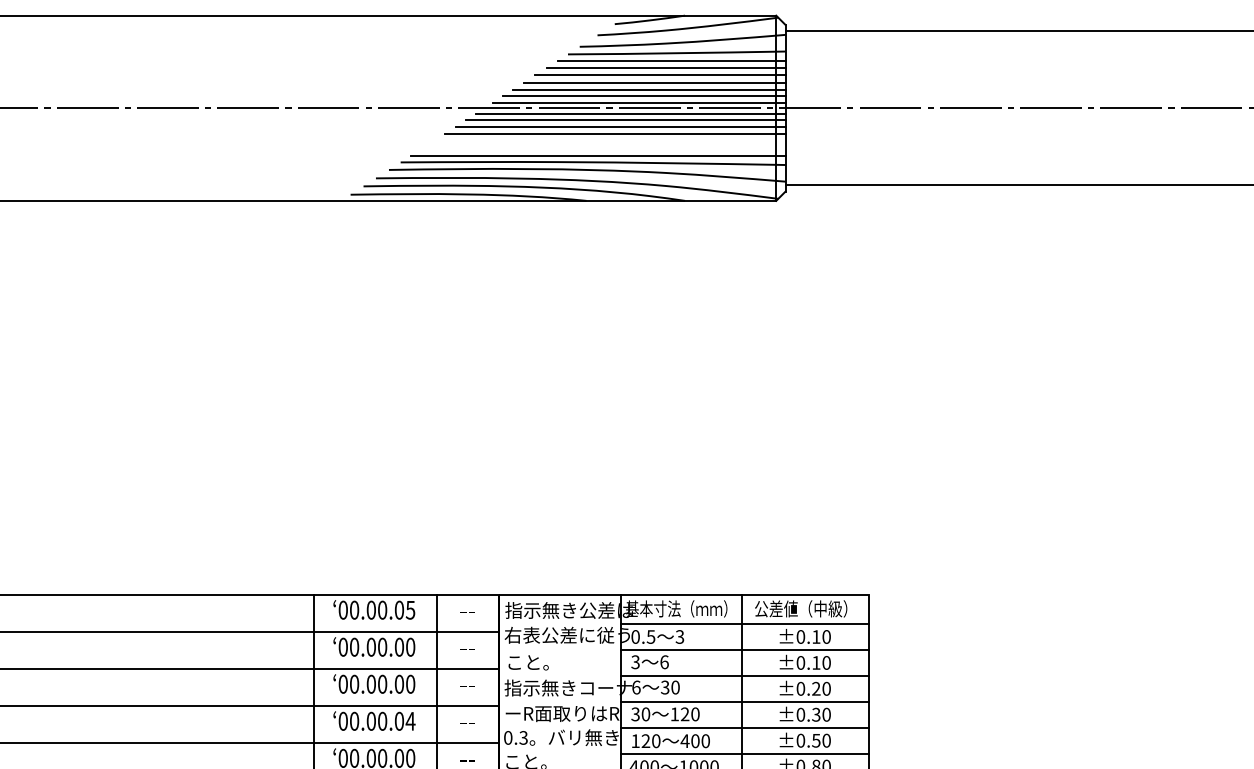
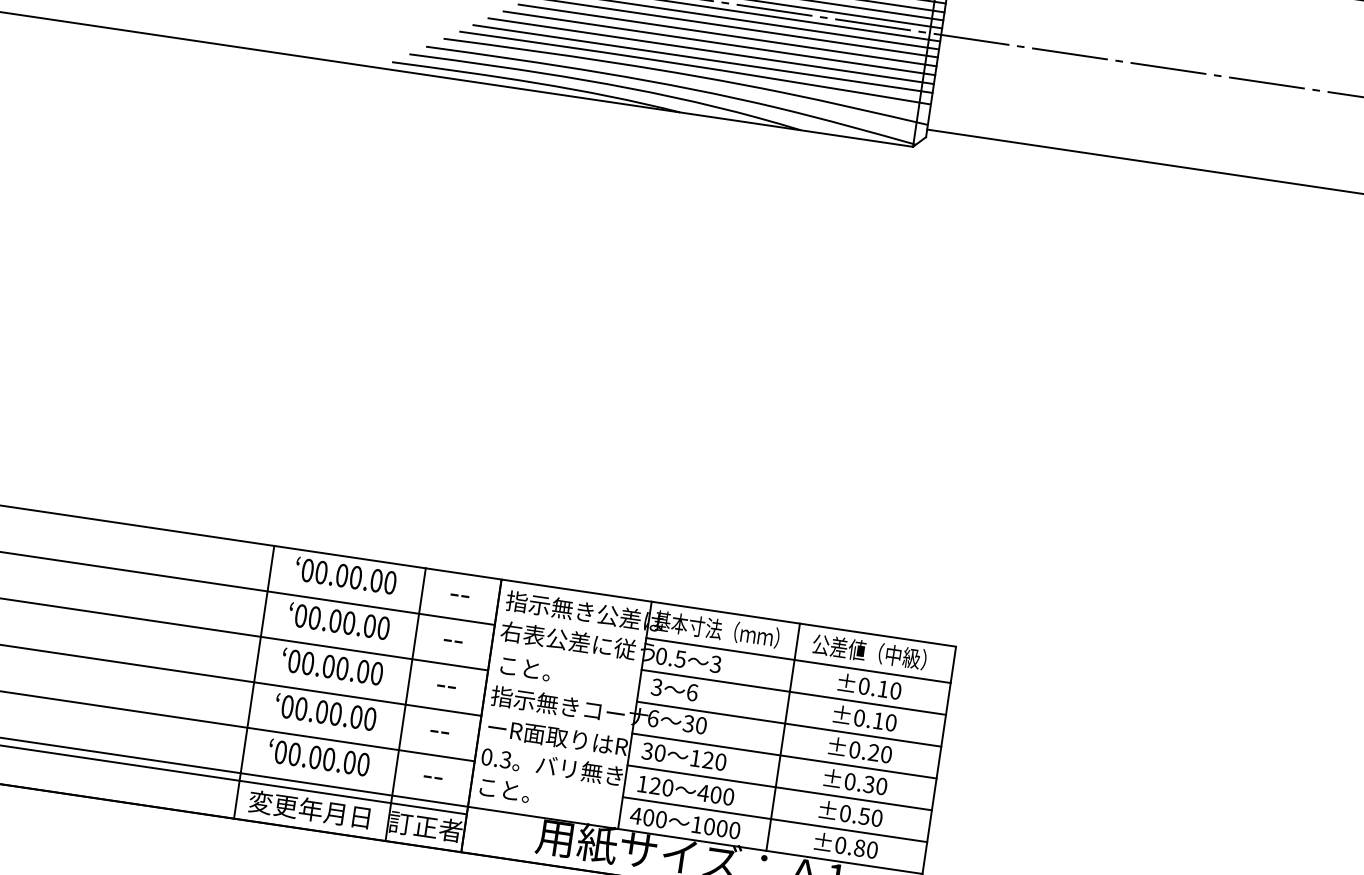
line: (609, 141) -> (719, 43), added
line: (603, 148) -> (710, 51), added
text: (410, 609) -> (390, 581), 00.00.05 -> 00.00.00
text: (410, 720) -> (370, 718), 00.00.04 -> 00.00.00

